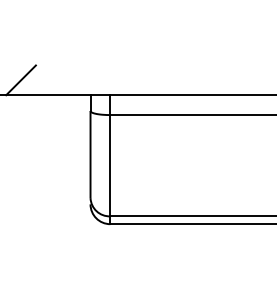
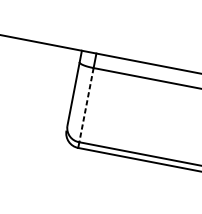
line: (20, 80) -> (32, 30), removed
line: (110, 165) -> (86, 105), solid -> dashed

